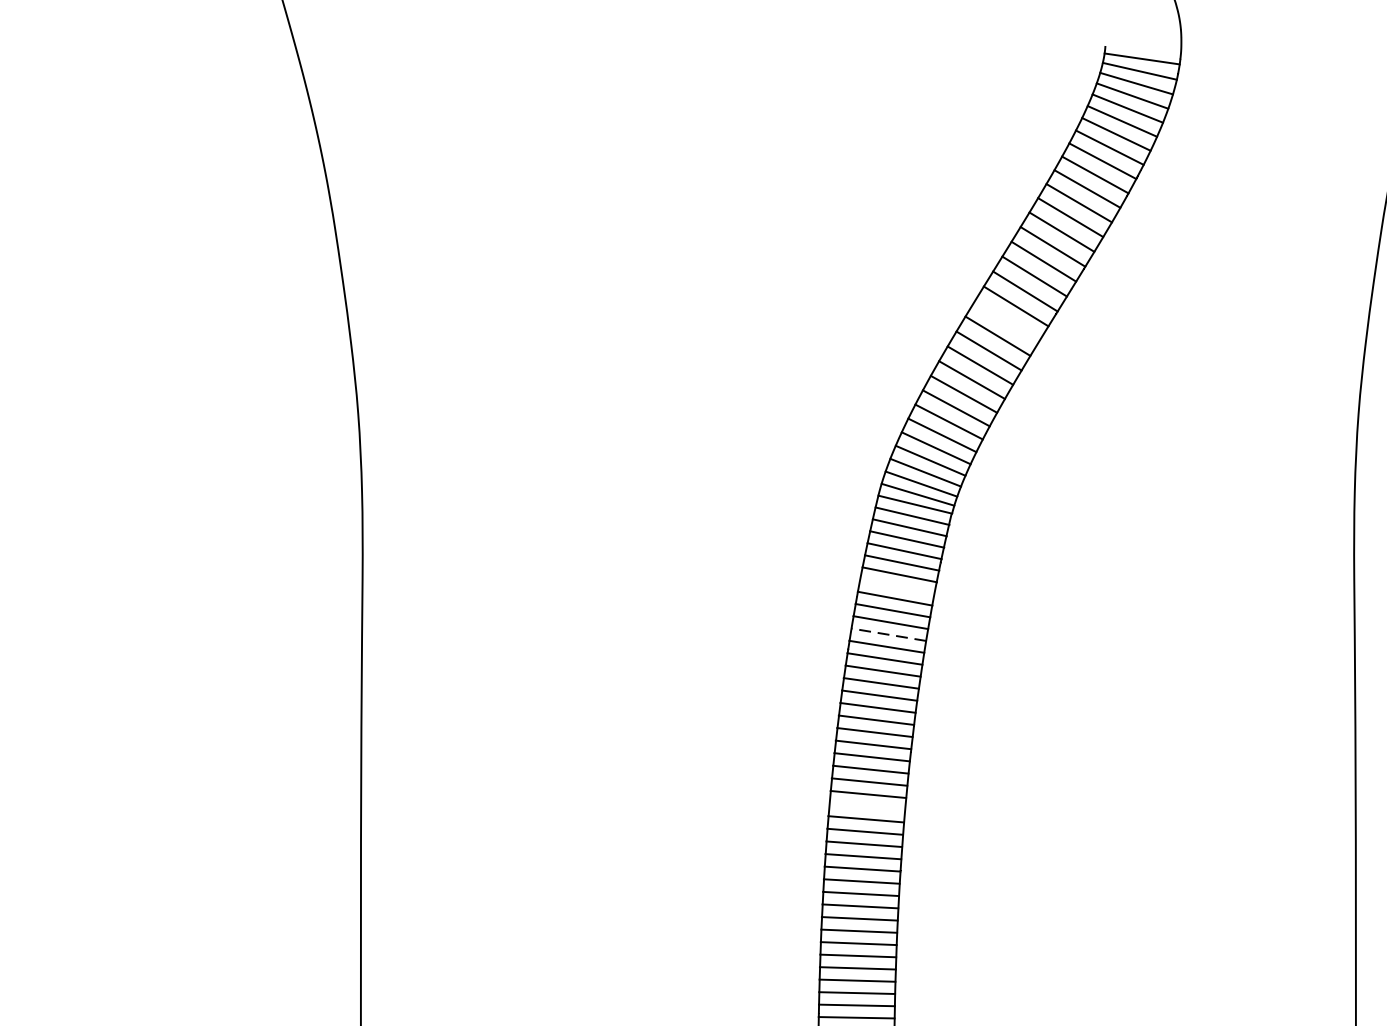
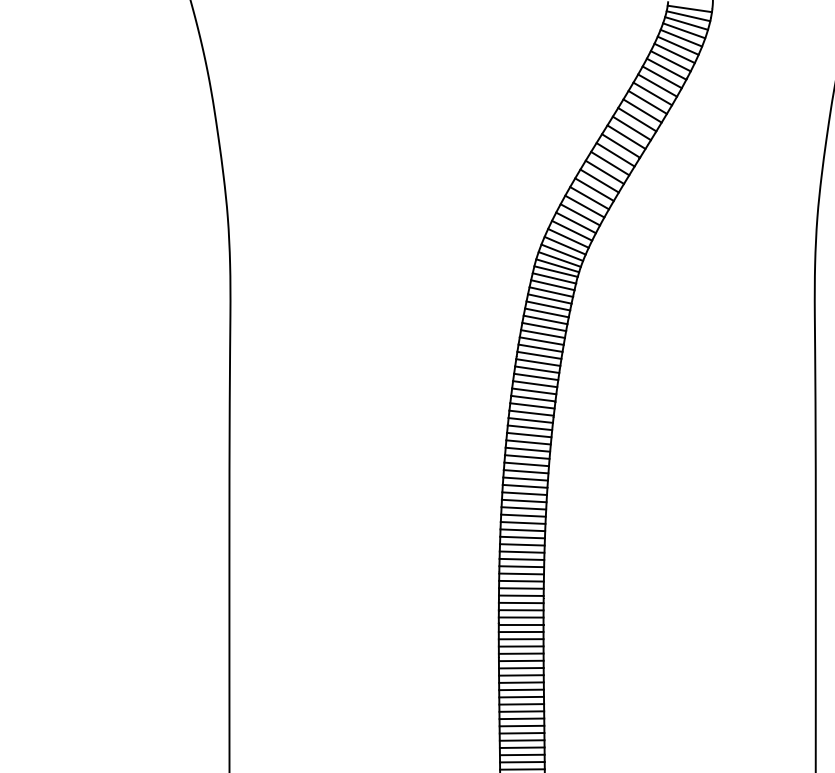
line: (1007, 321) -> (610, 163), added
line: (897, 585) -> (545, 319), added
line: (888, 635) -> (540, 348), dashed -> solid
line: (866, 806) -> (527, 449), added

